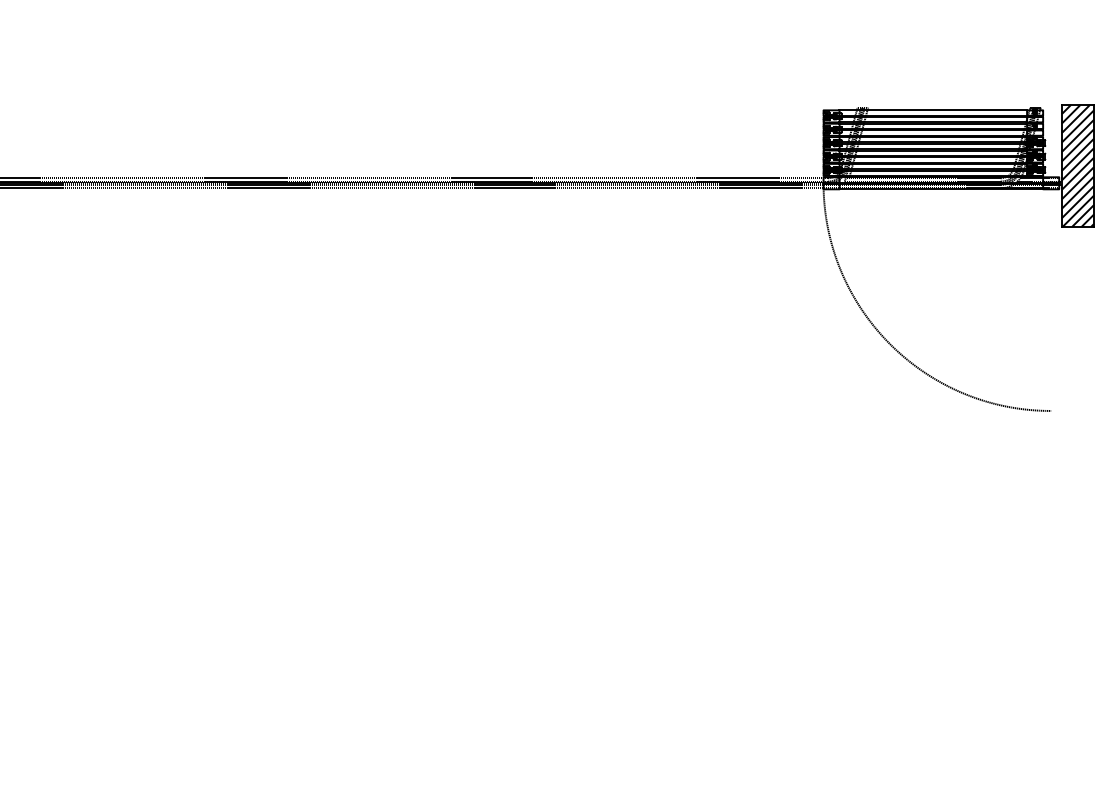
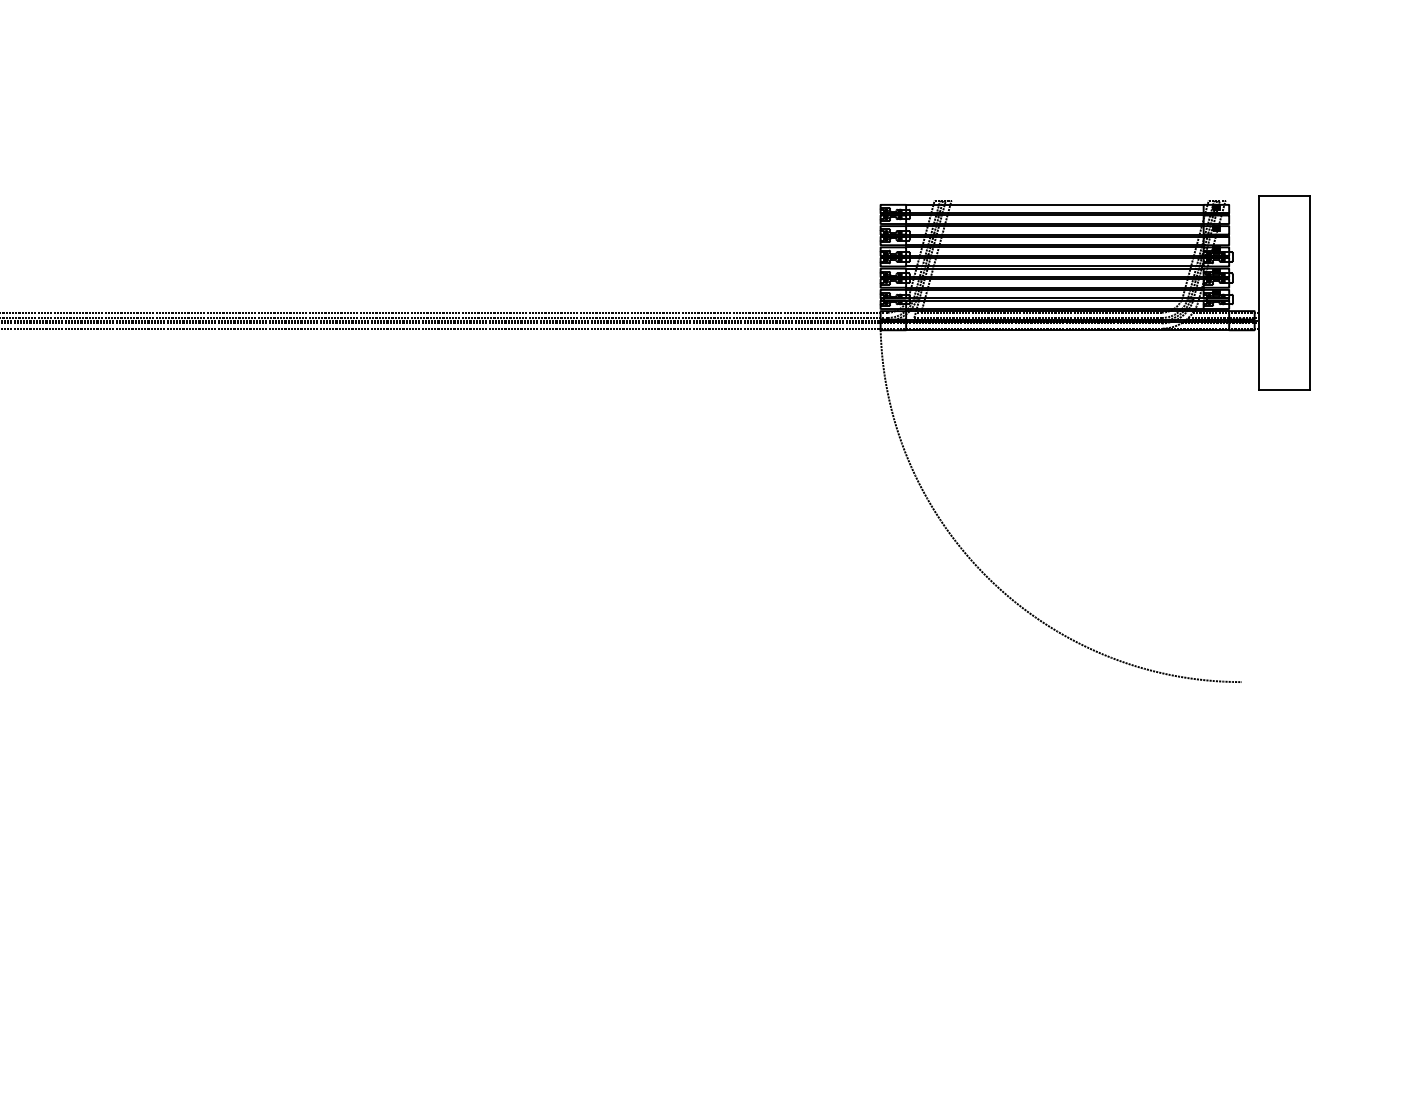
hatch: (1077, 165) -> (1283, 292), removed

